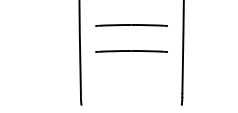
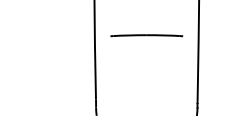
line: (131, 51) -> (146, 61), removed

